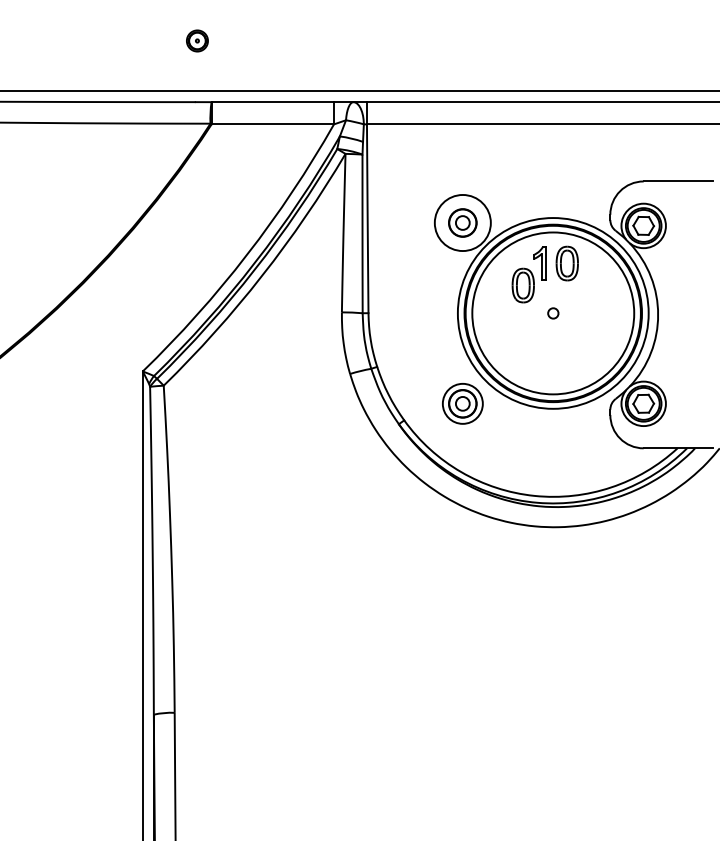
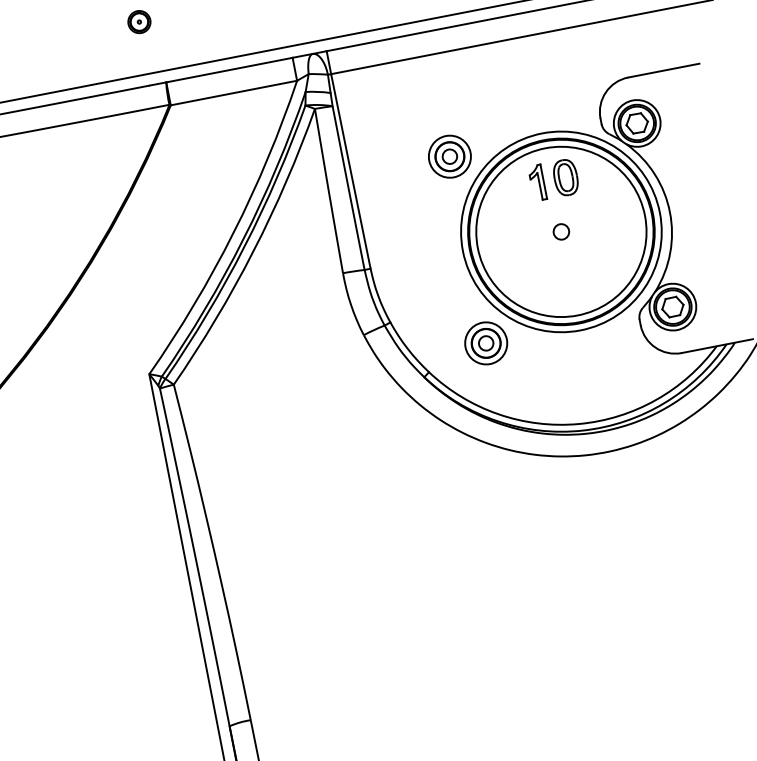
circle: (462, 223) -> (449, 157), size x0.71
part: (522, 285) -> (524, 209), removed
circle: (553, 313) -> (561, 231), size x1.43

